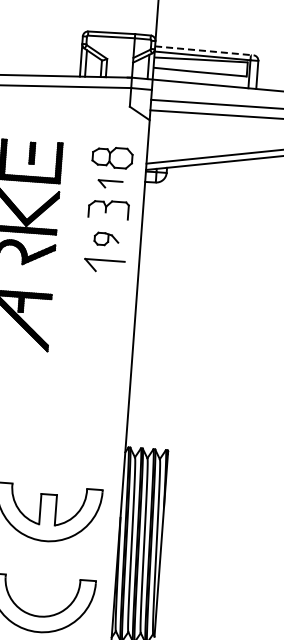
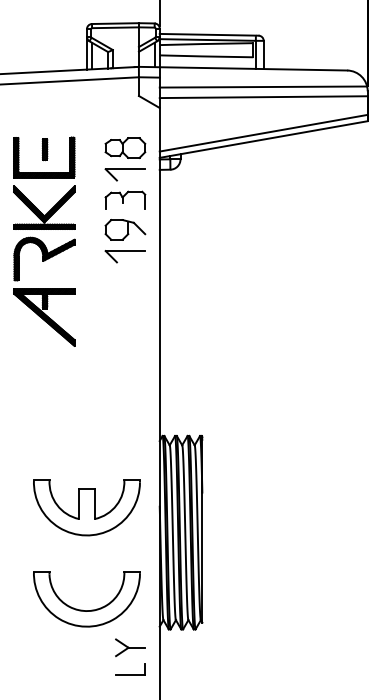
line: (204, 50) -> (209, 34), dashed -> solid
part: (109, 183) -> (124, 174), size x1.67
part: (106, 238) -> (125, 229), size x1.67

